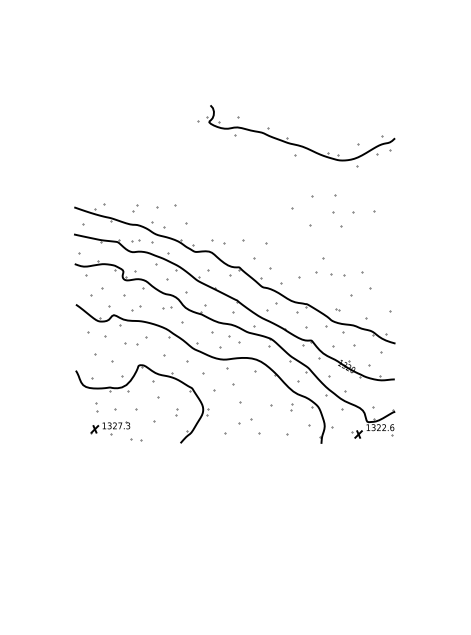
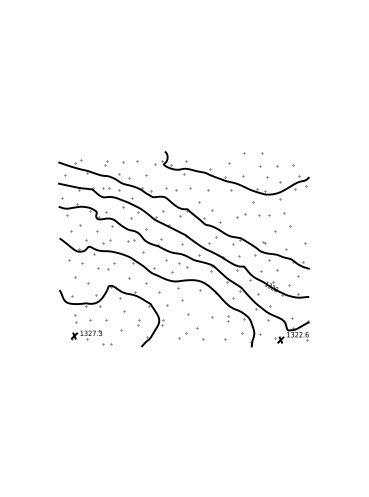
part: (295, 136) -> (231, 175), moved
part: (308, 275) -> (241, 215), size x0.62
part: (232, 428) -> (182, 335), size x0.62

